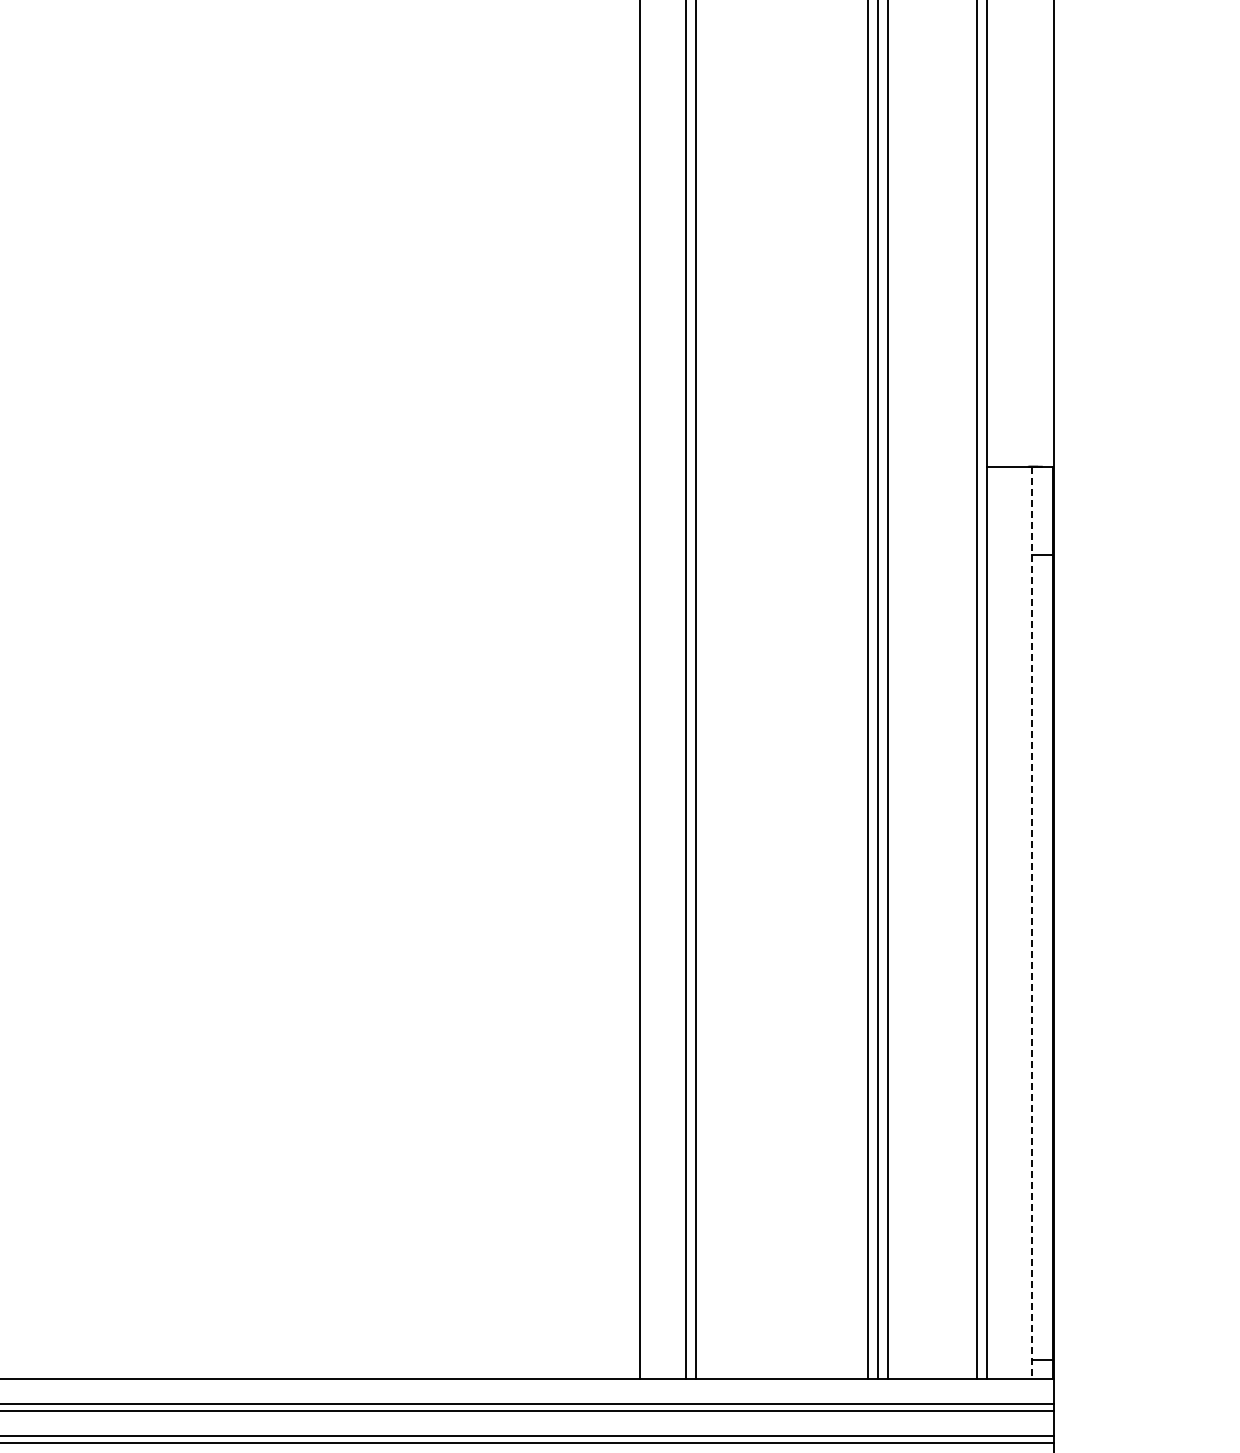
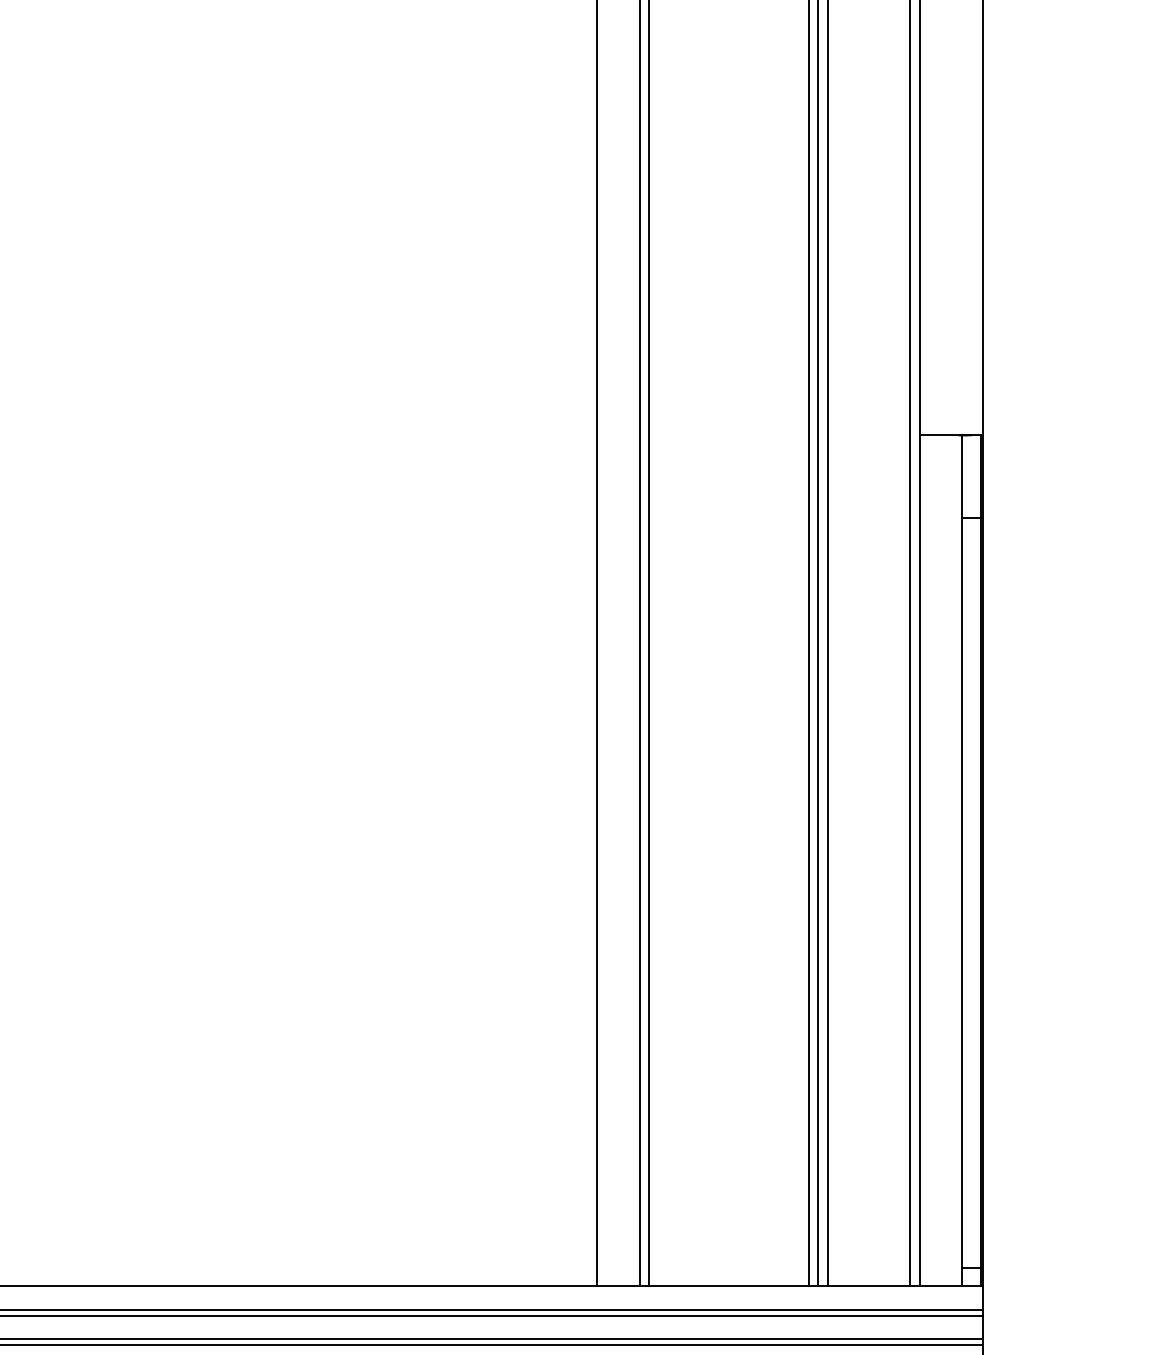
line: (1032, 923) -> (962, 861), dashed -> solid

